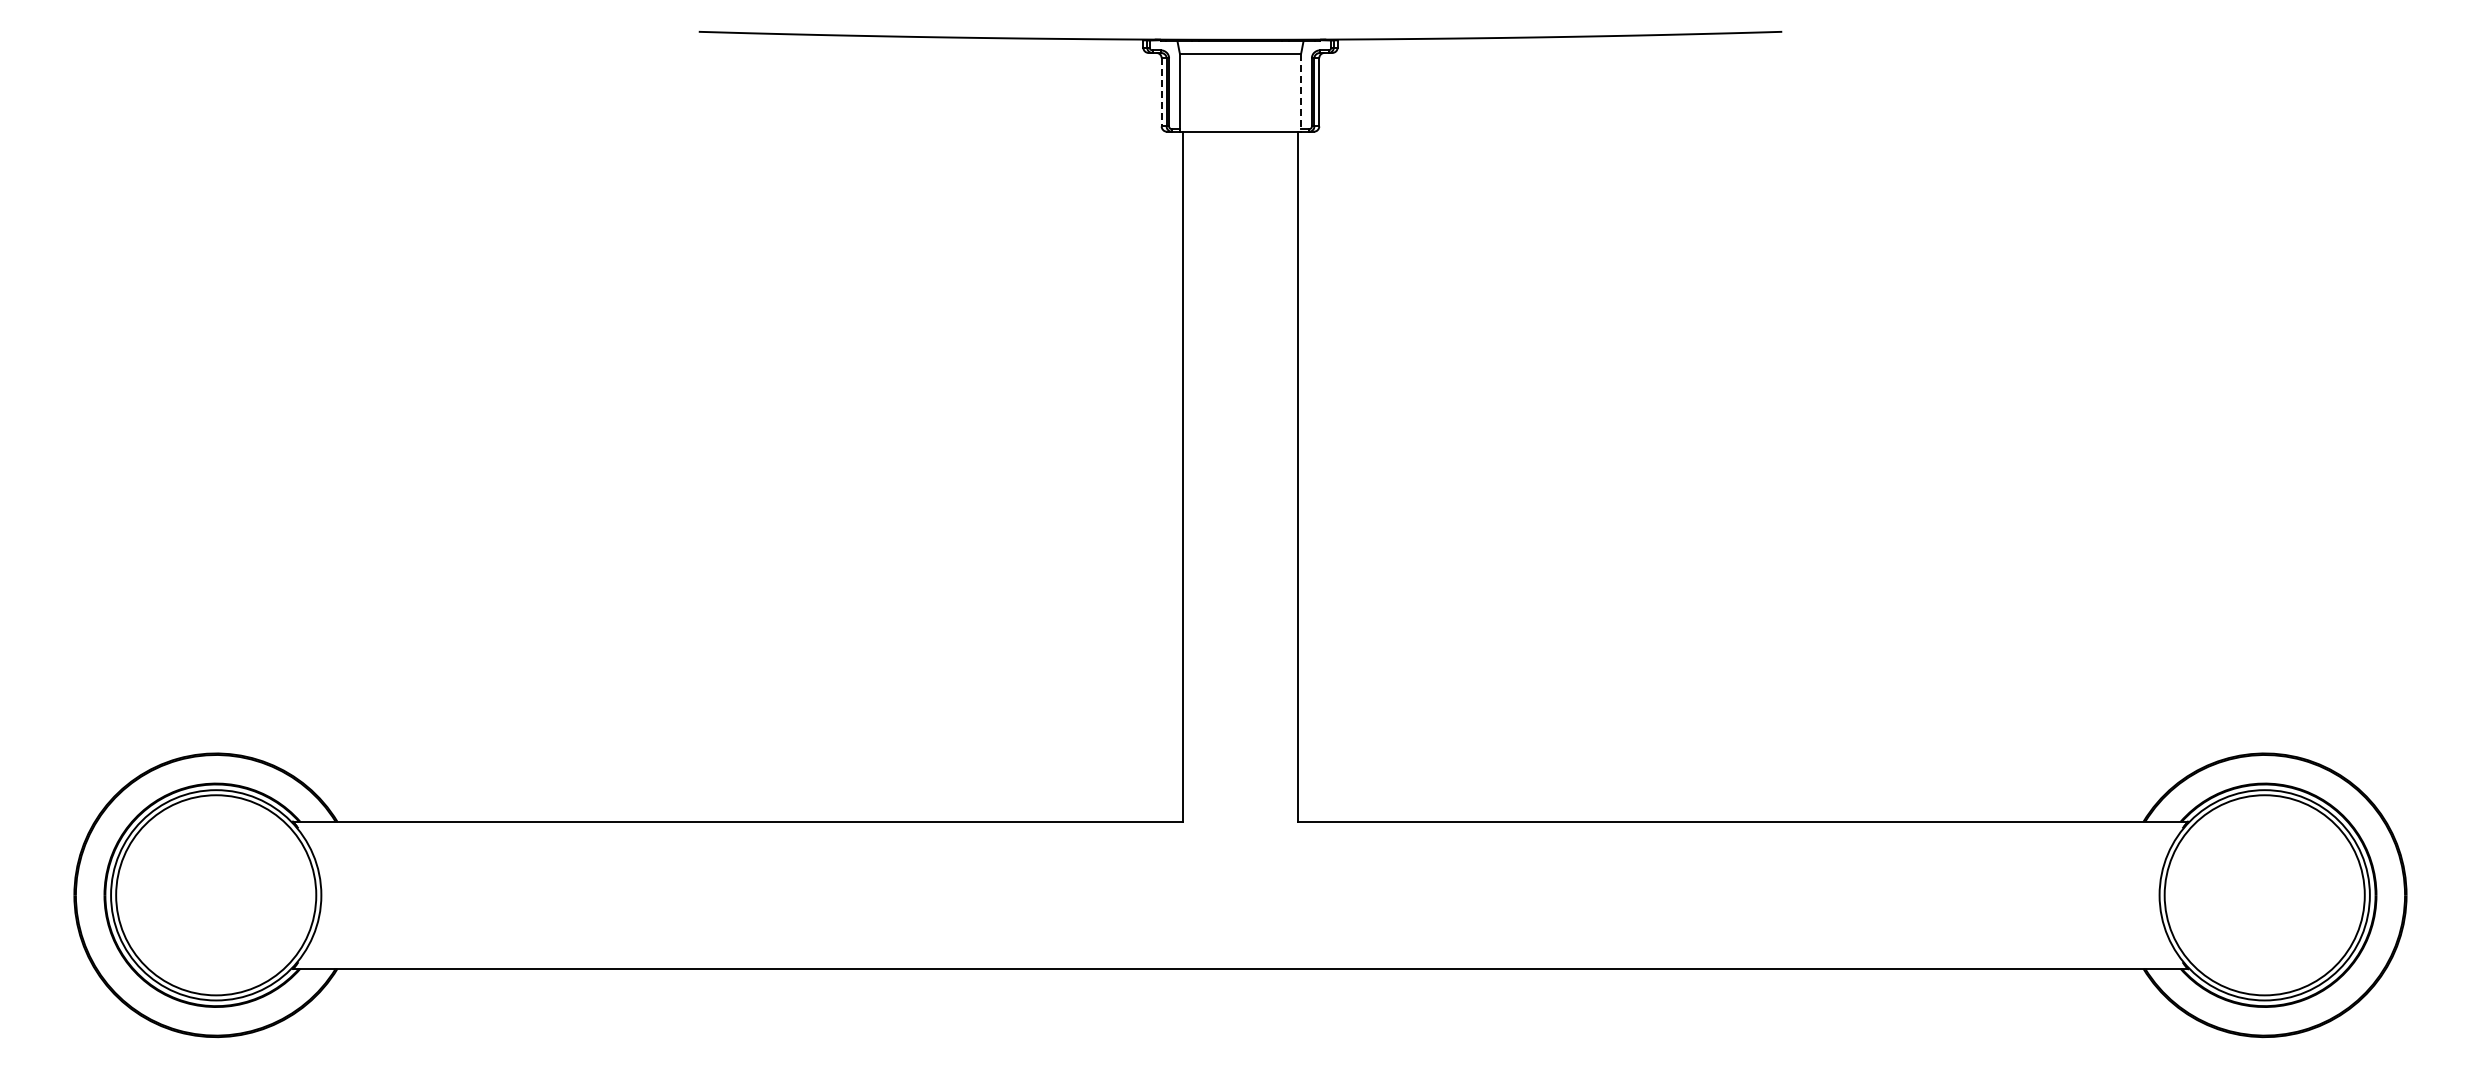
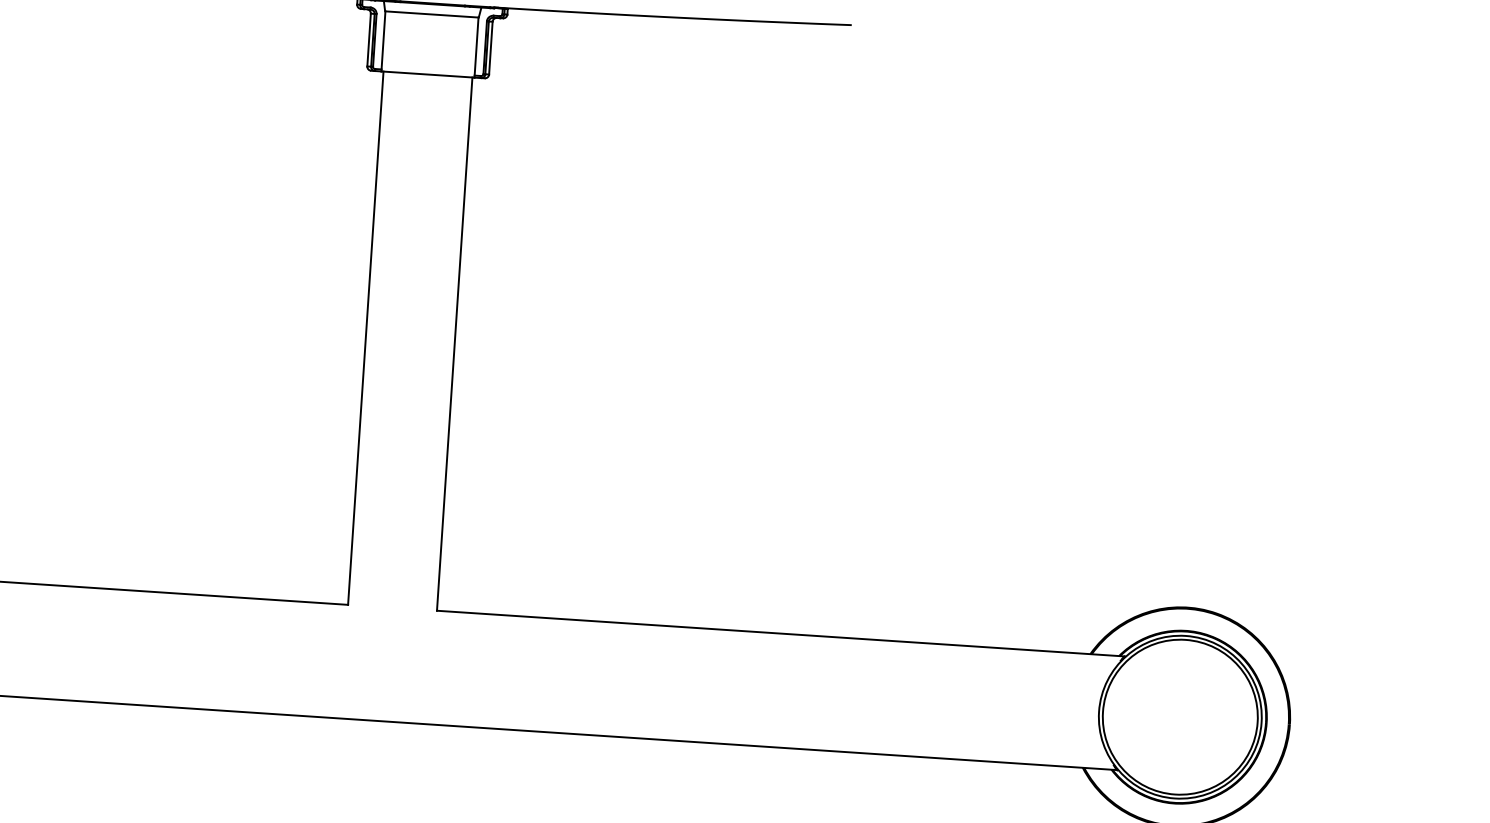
line: (1161, 92) -> (368, 40), dashed -> solid
line: (1300, 92) -> (476, 47), dashed -> solid

